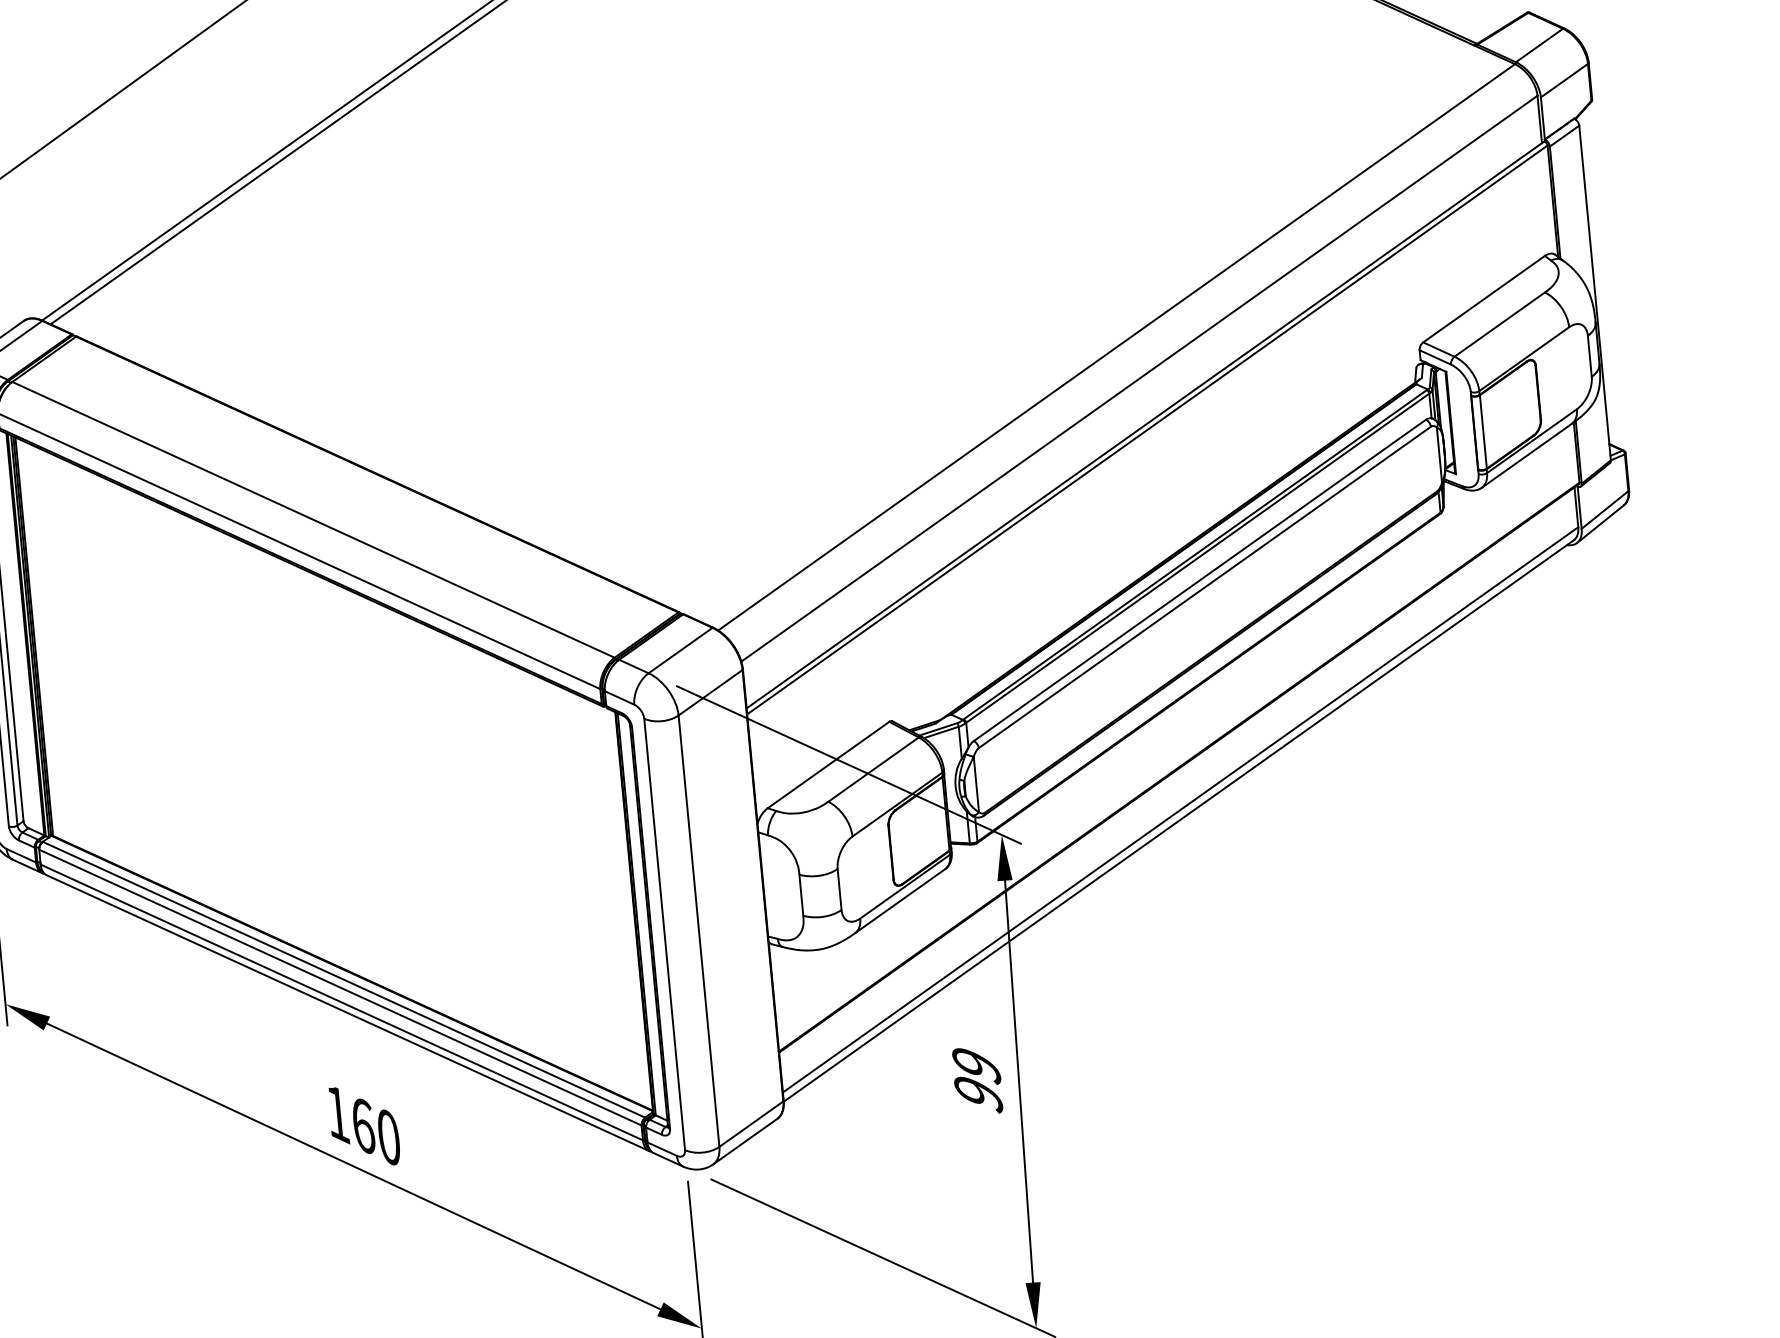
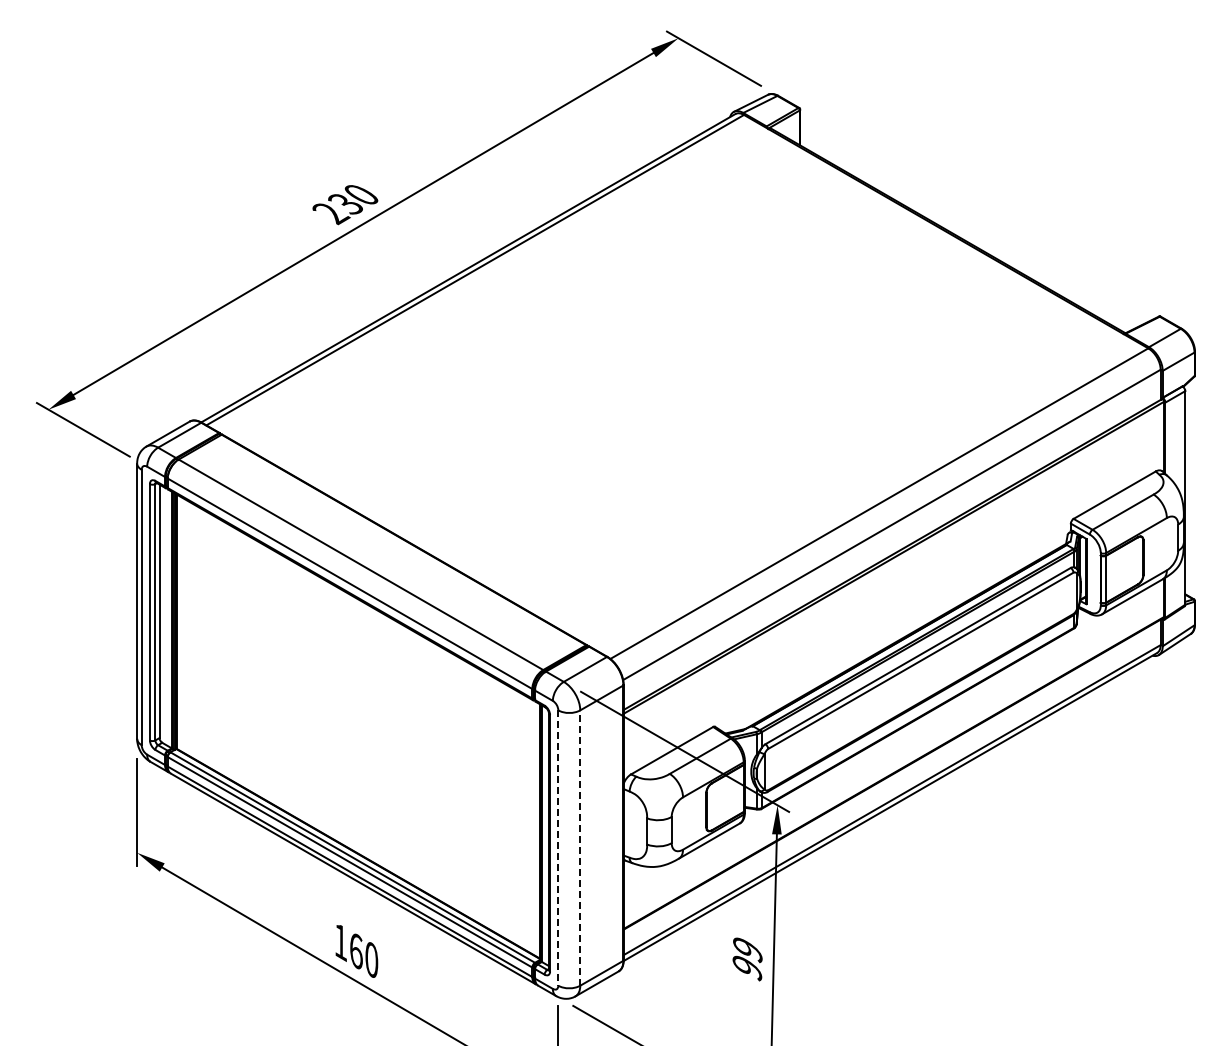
line: (699, 931) -> (580, 848), solid -> dashed
line: (664, 935) -> (558, 848), solid -> dashed

